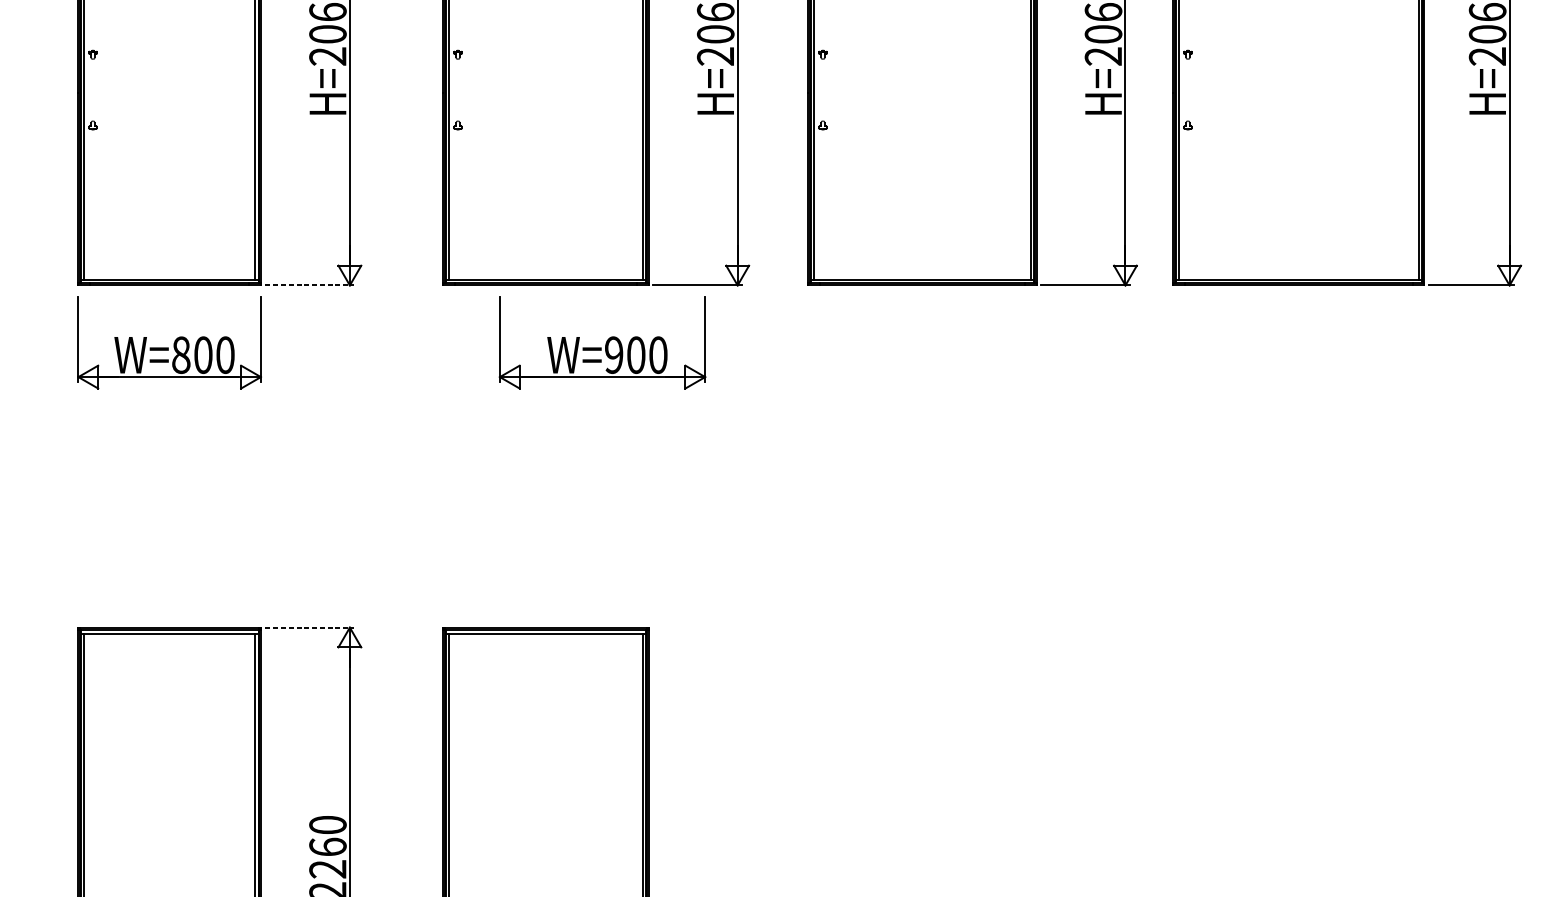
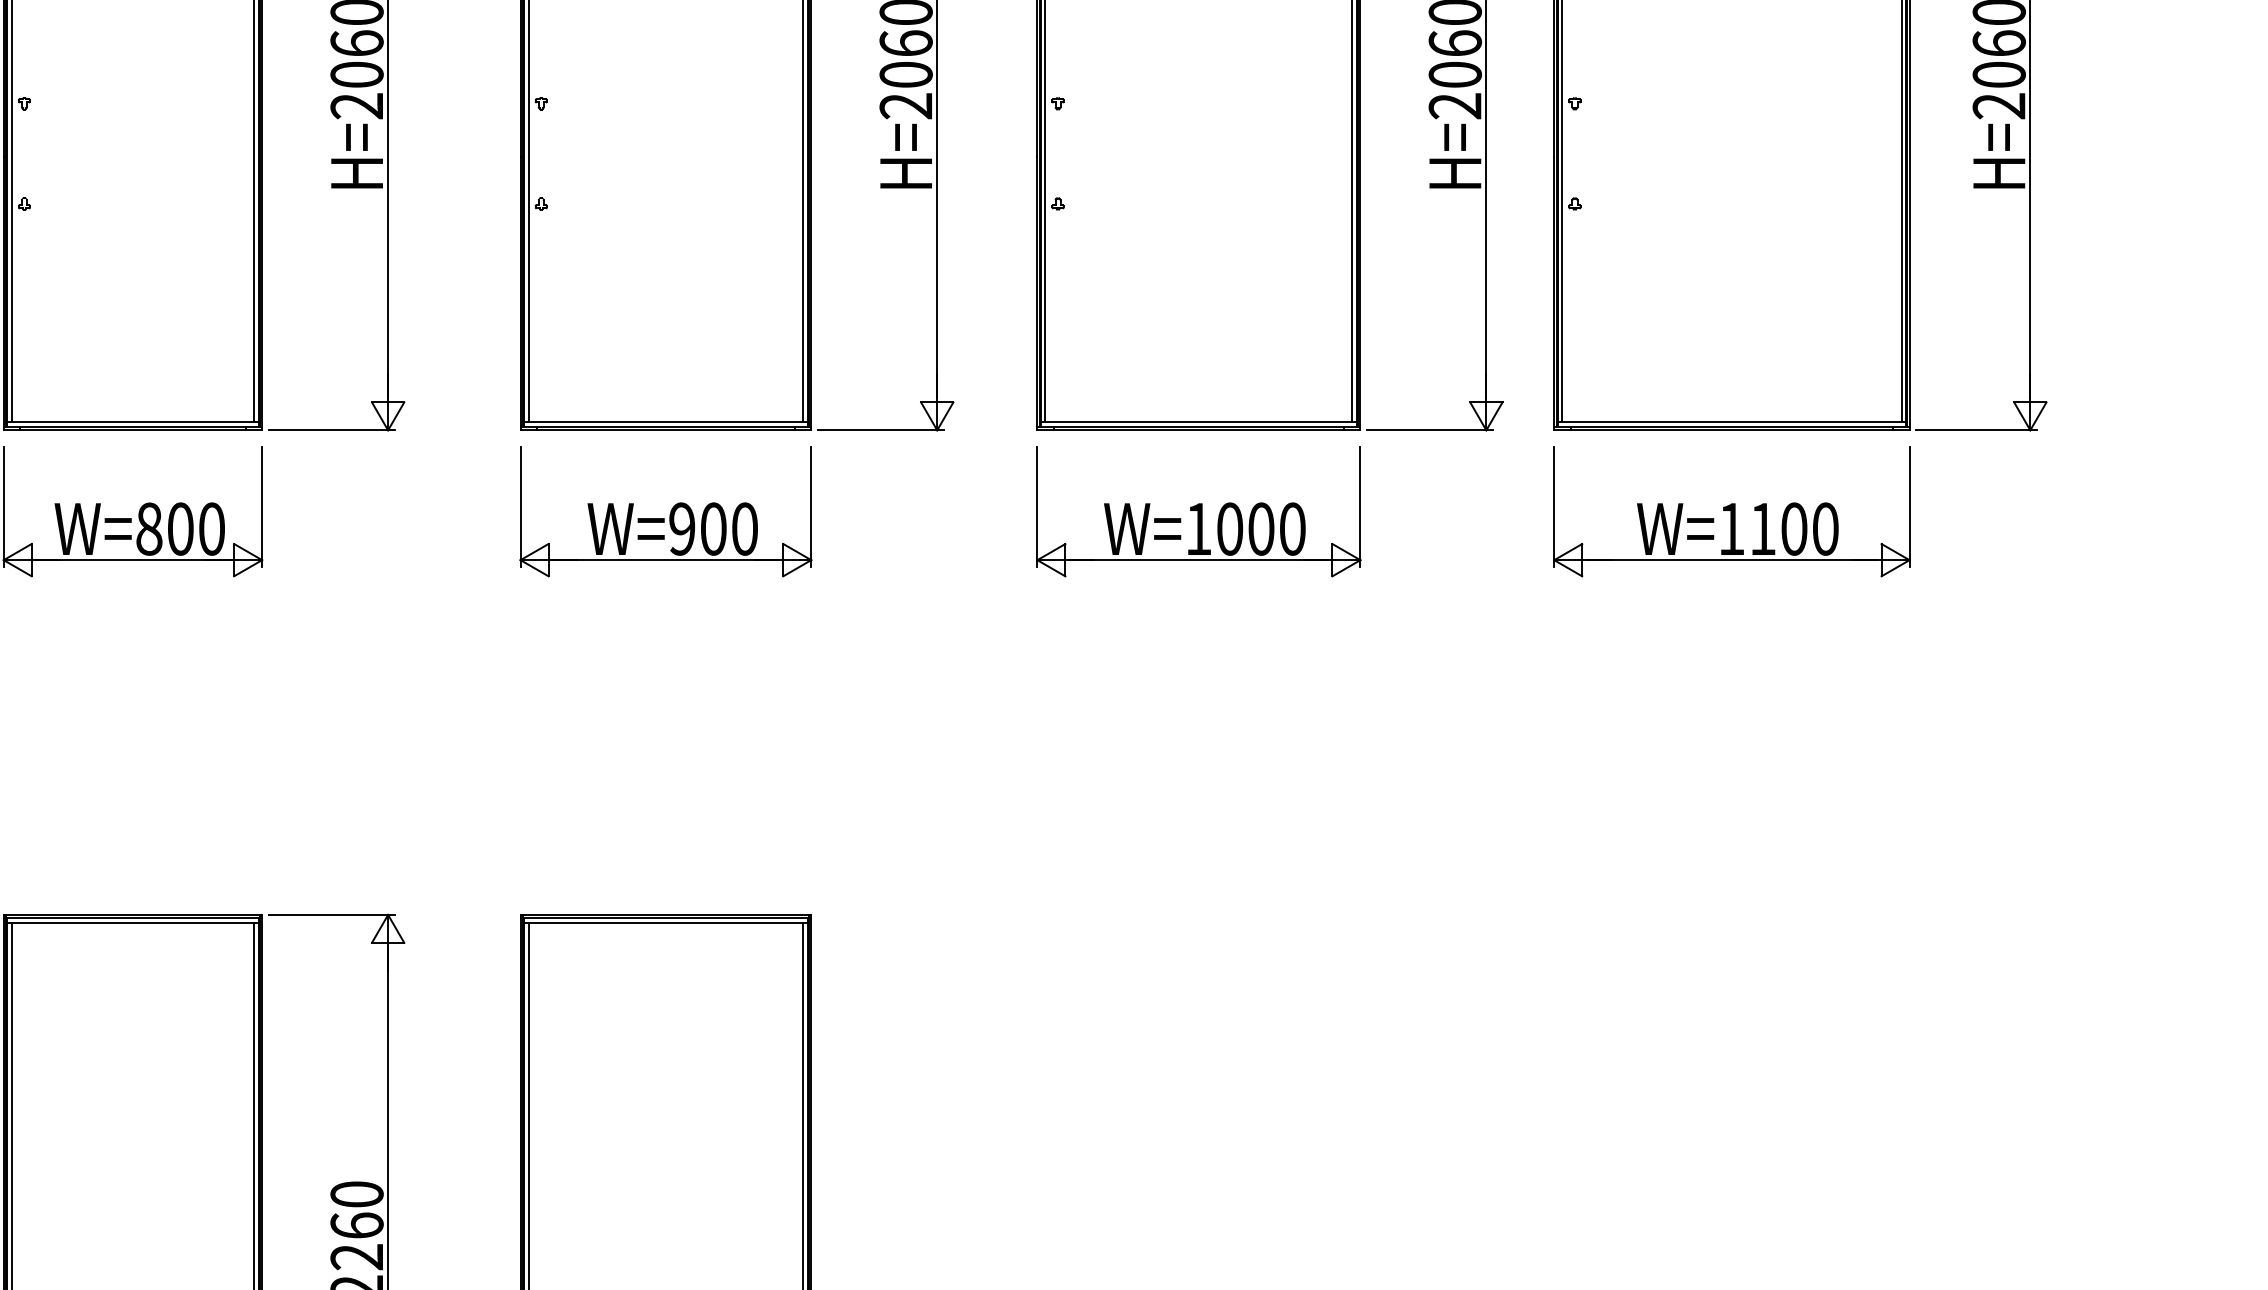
line: (309, 285) -> (331, 430), dashed -> solid
part: (602, 342) -> (665, 511), moved
part: (922, 342) -> (1198, 511), added
part: (1298, 342) -> (1731, 511), added
line: (309, 627) -> (331, 914), dashed -> solid

